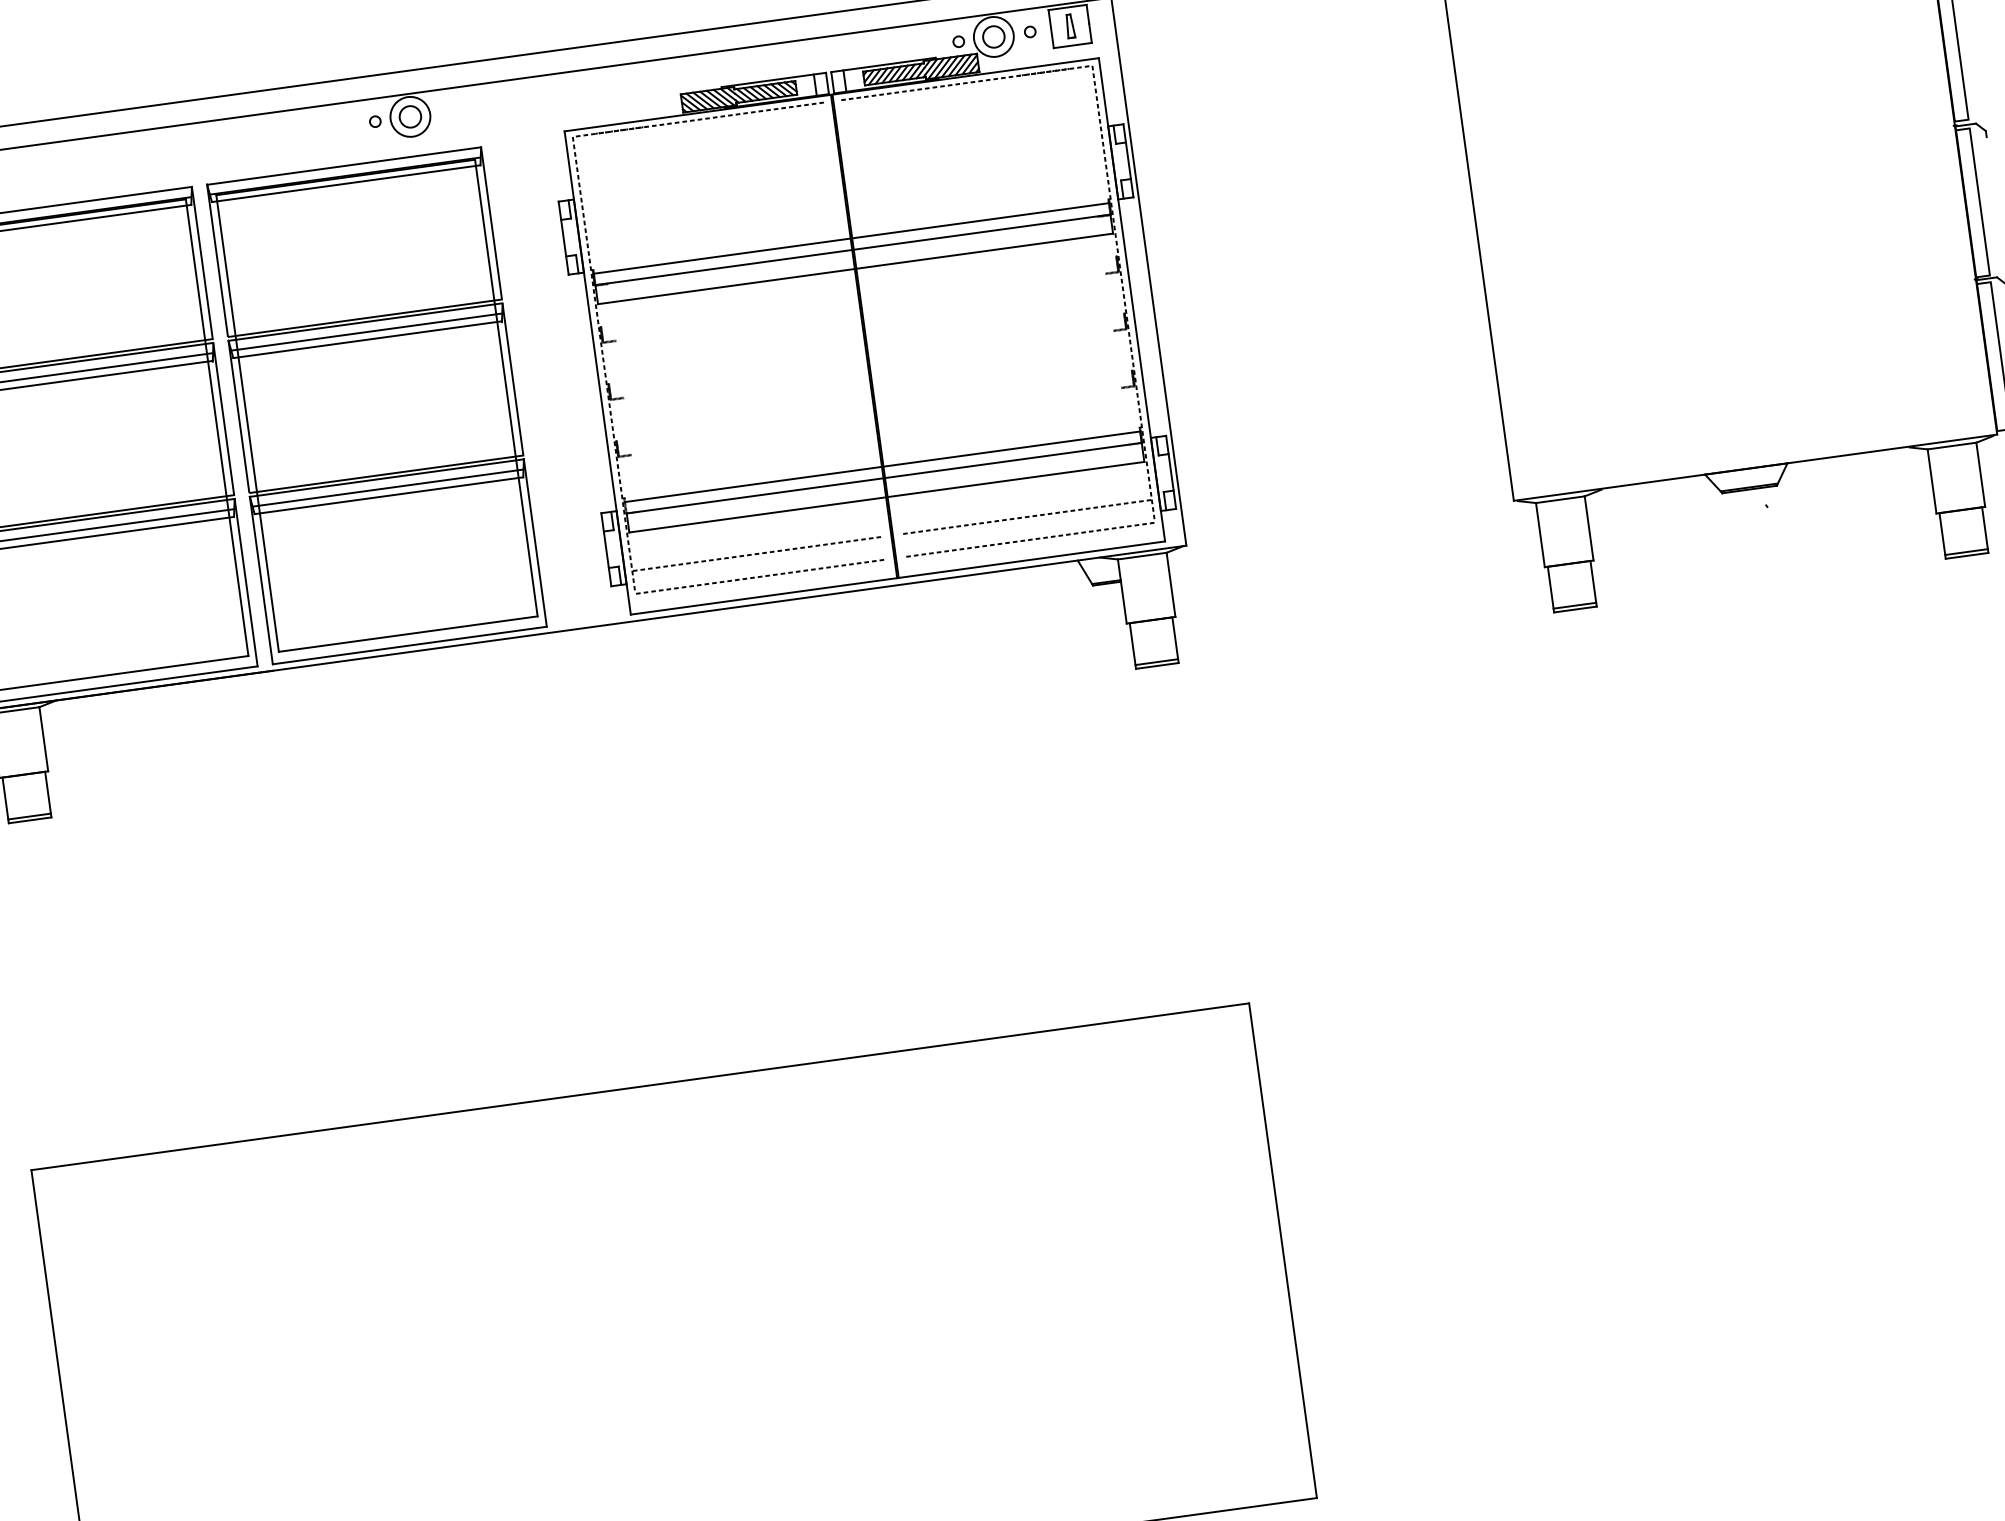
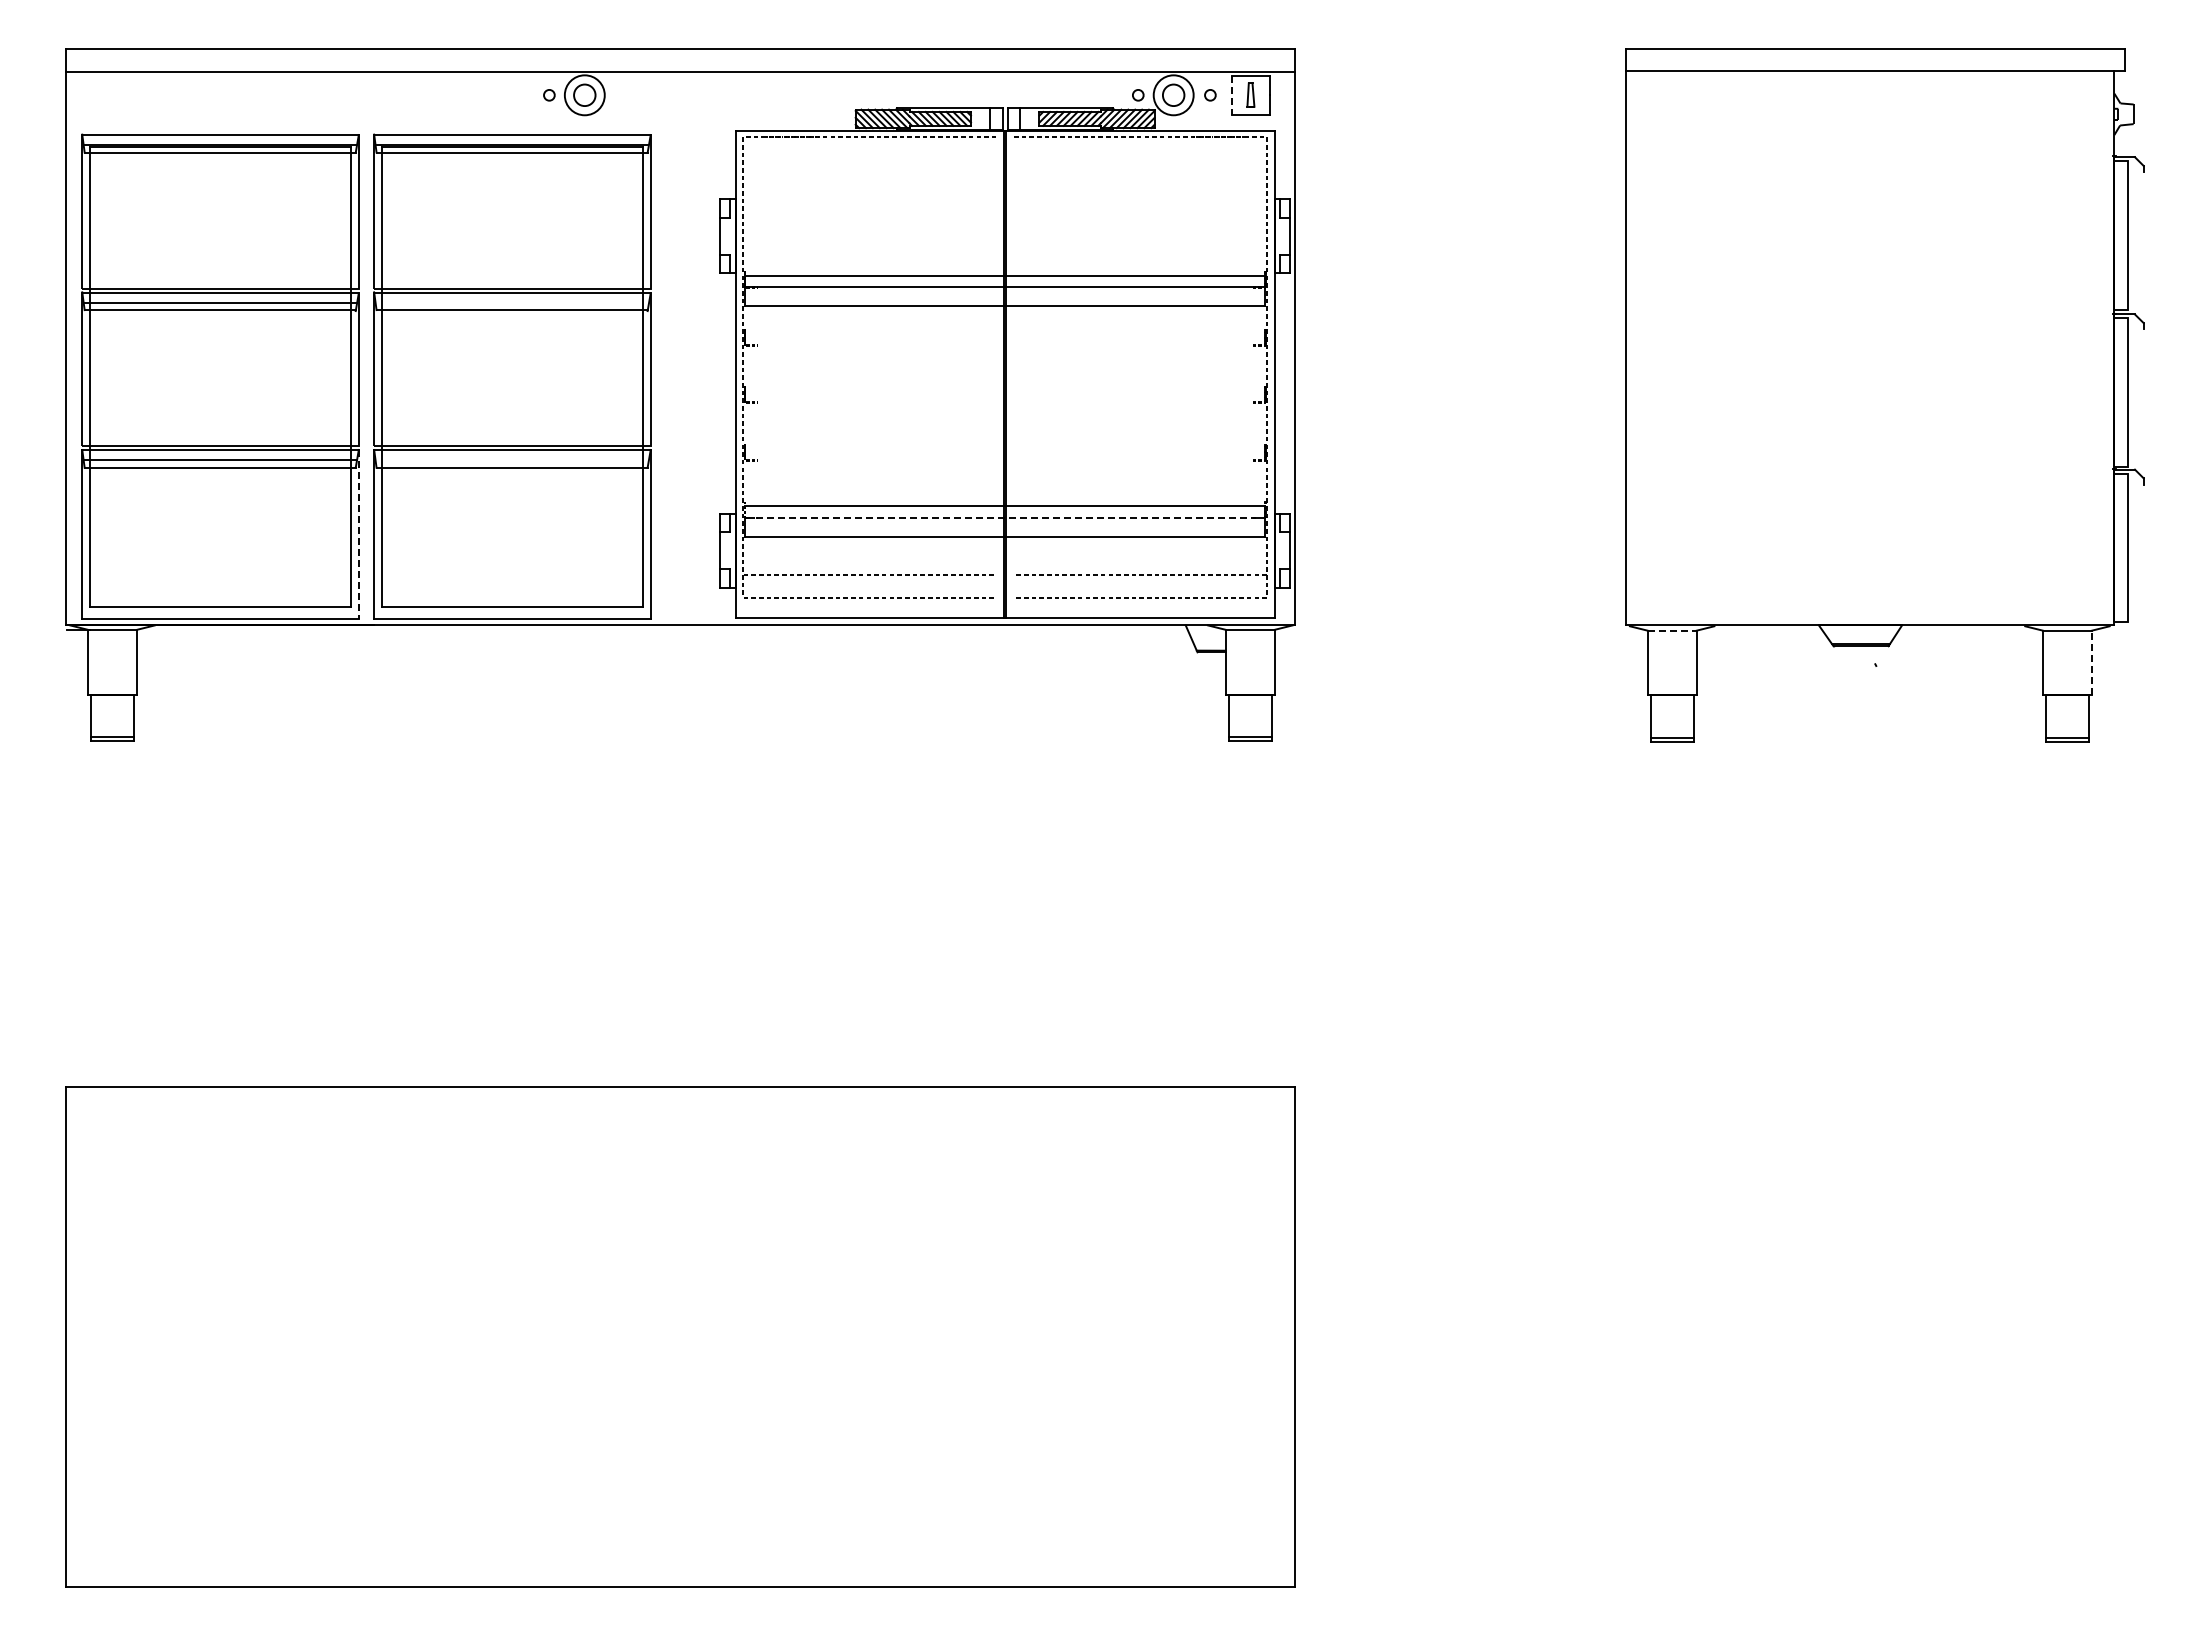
line: (1051, 29) -> (1231, 95), solid -> dashed
line: (365, 332) -> (511, 302), removed
line: (1981, 474) -> (2092, 662), solid -> dashed
line: (884, 478) -> (1005, 517), solid -> dashed
line: (388, 488) -> (512, 460), removed
line: (1560, 499) -> (1672, 630), solid -> dashed
line: (245, 582) -> (358, 534), solid -> dashed

